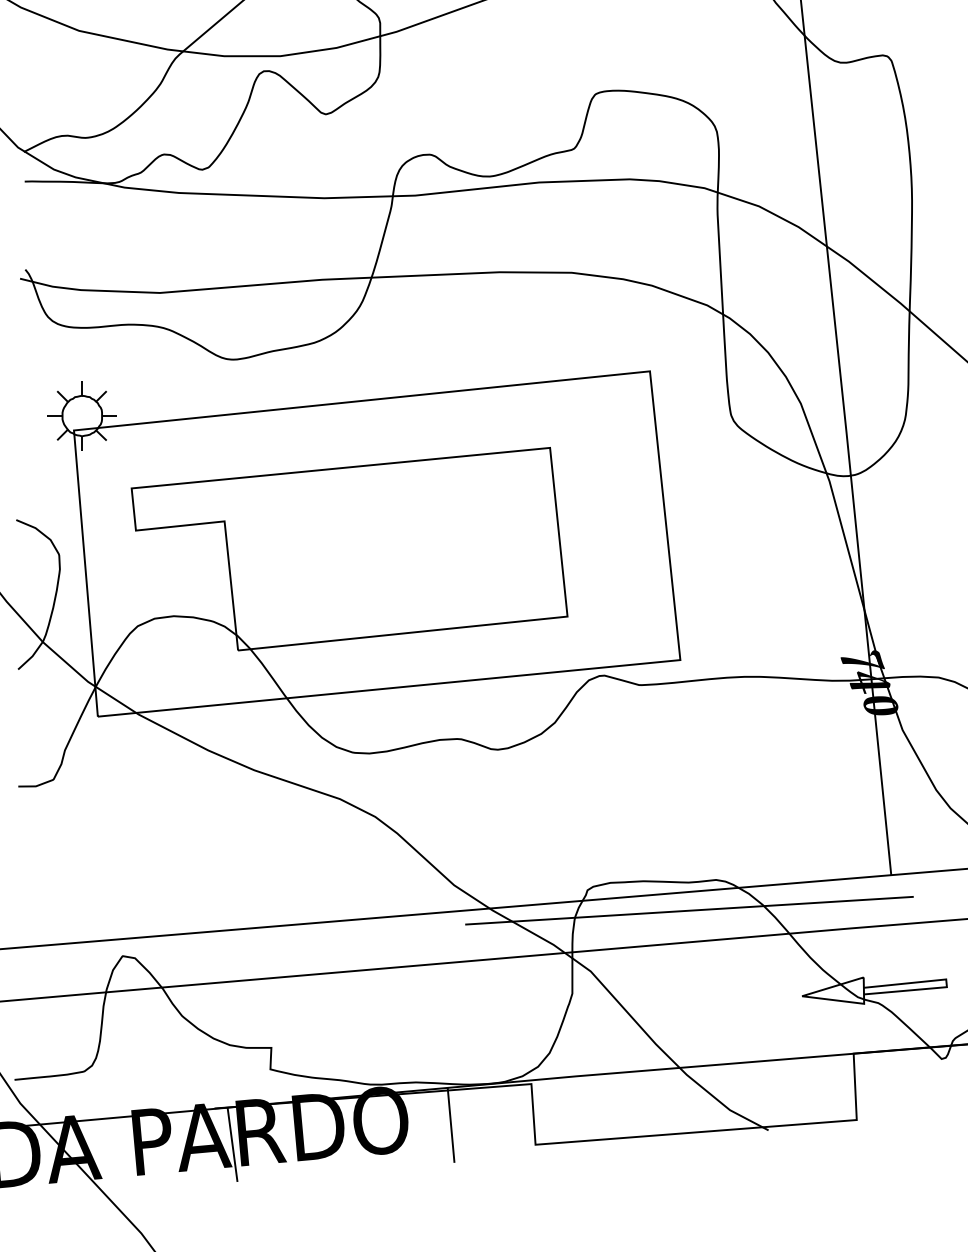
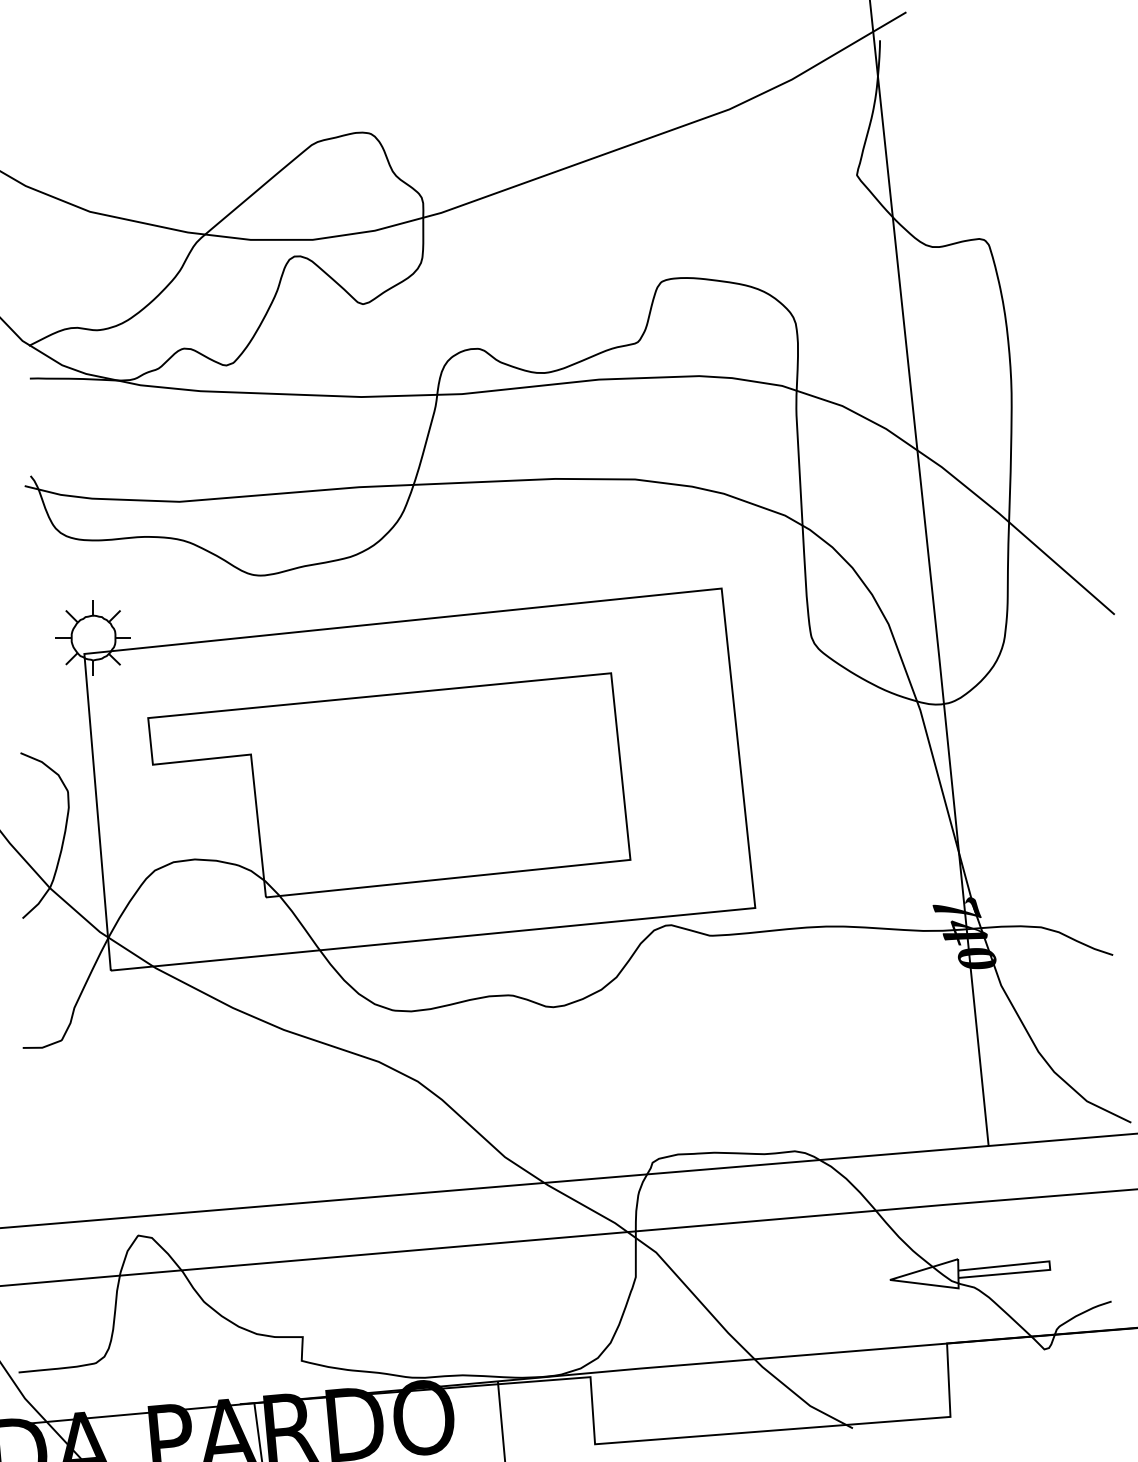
line: (689, 910) -> (765, 1185), removed

